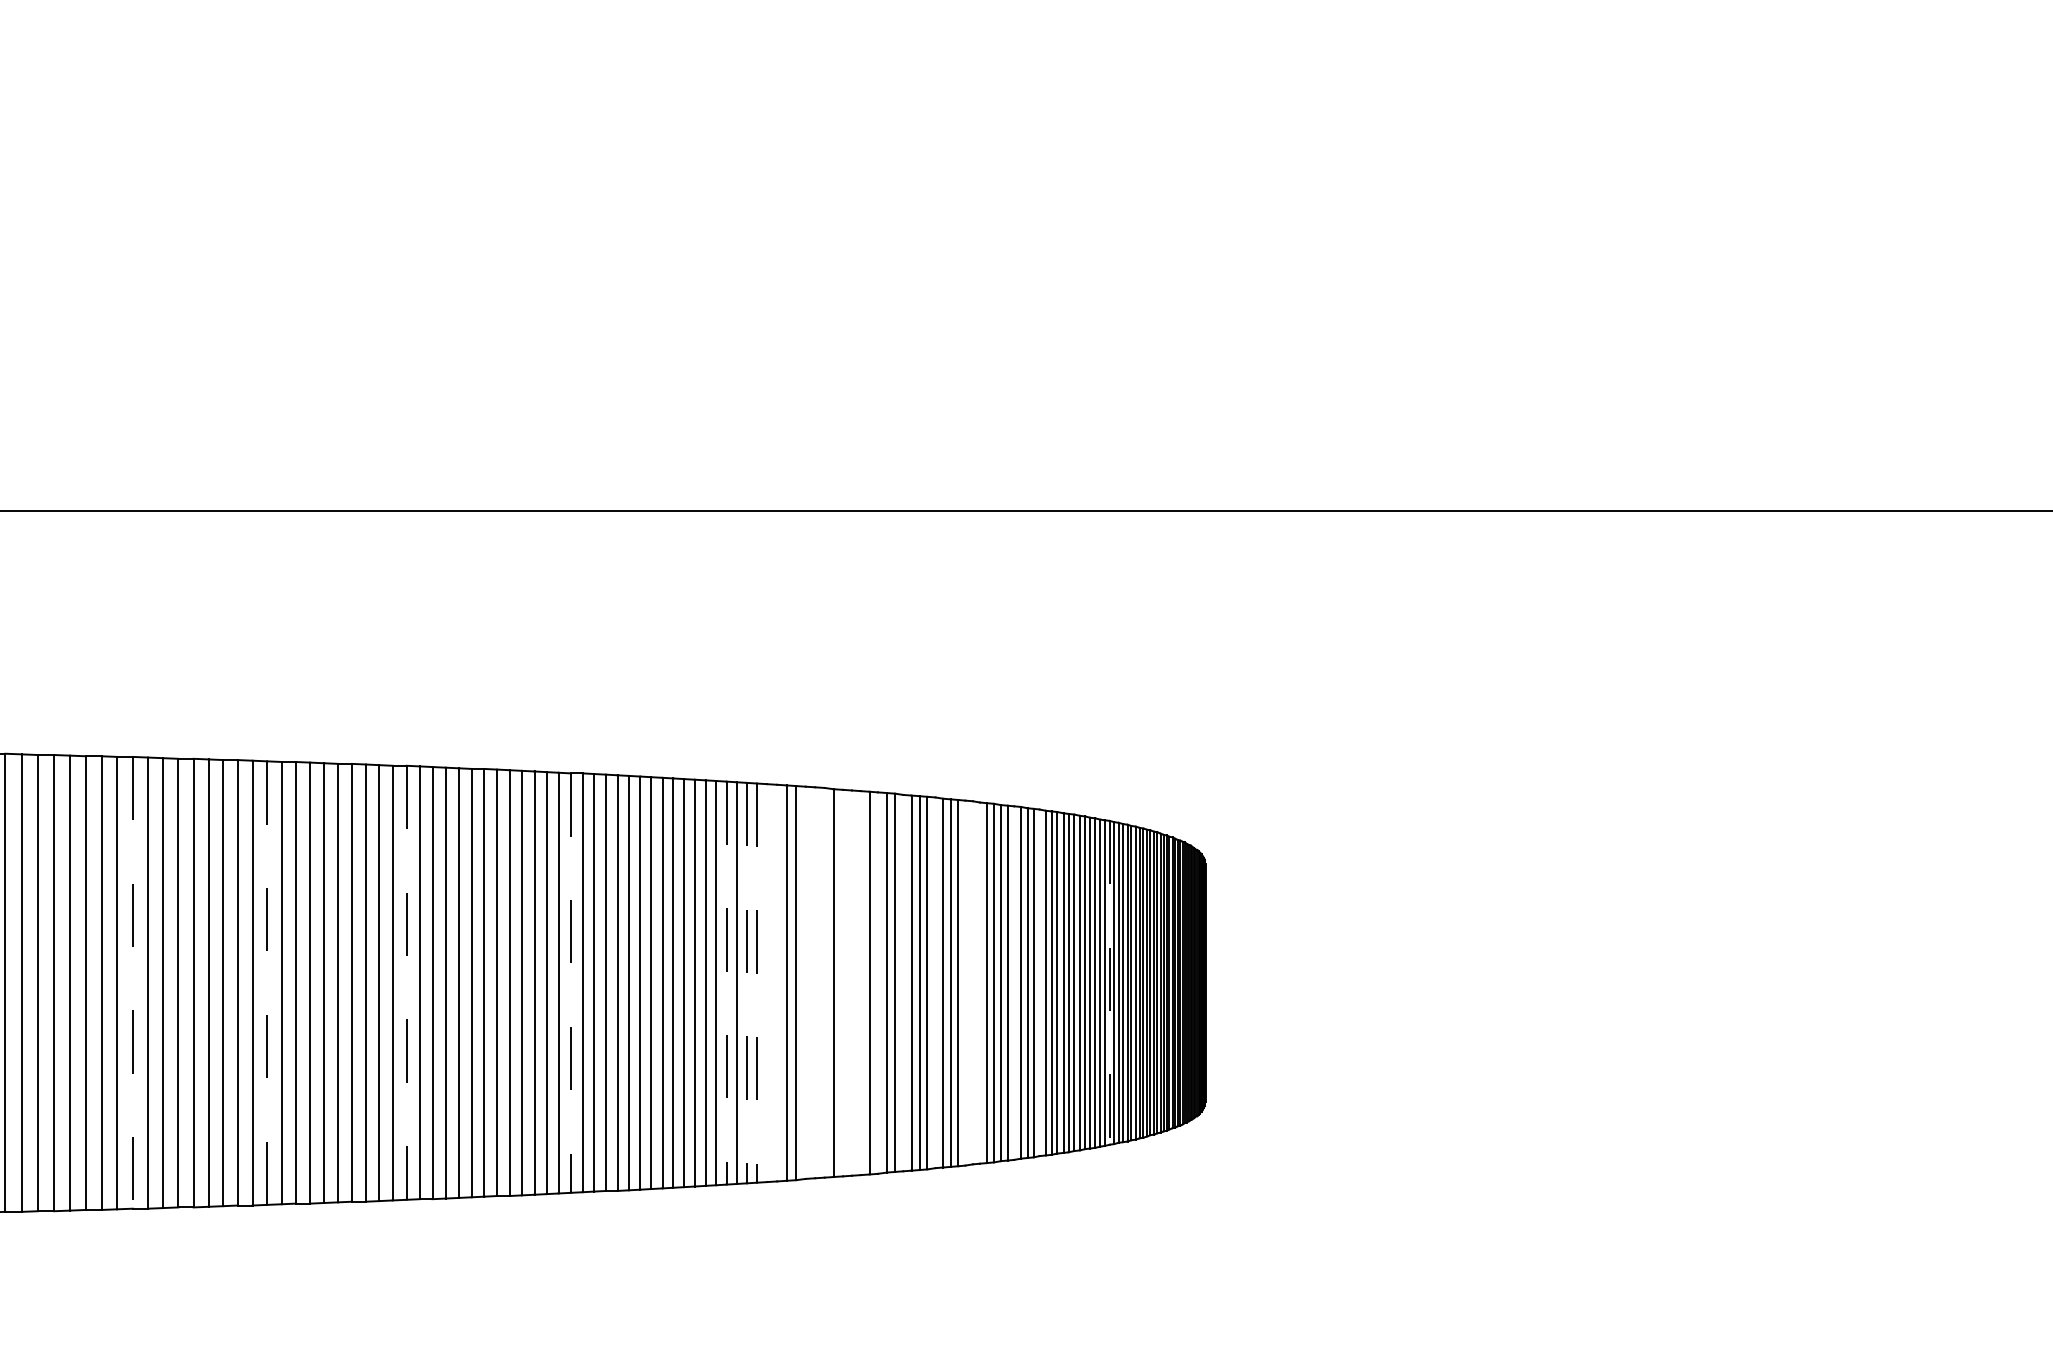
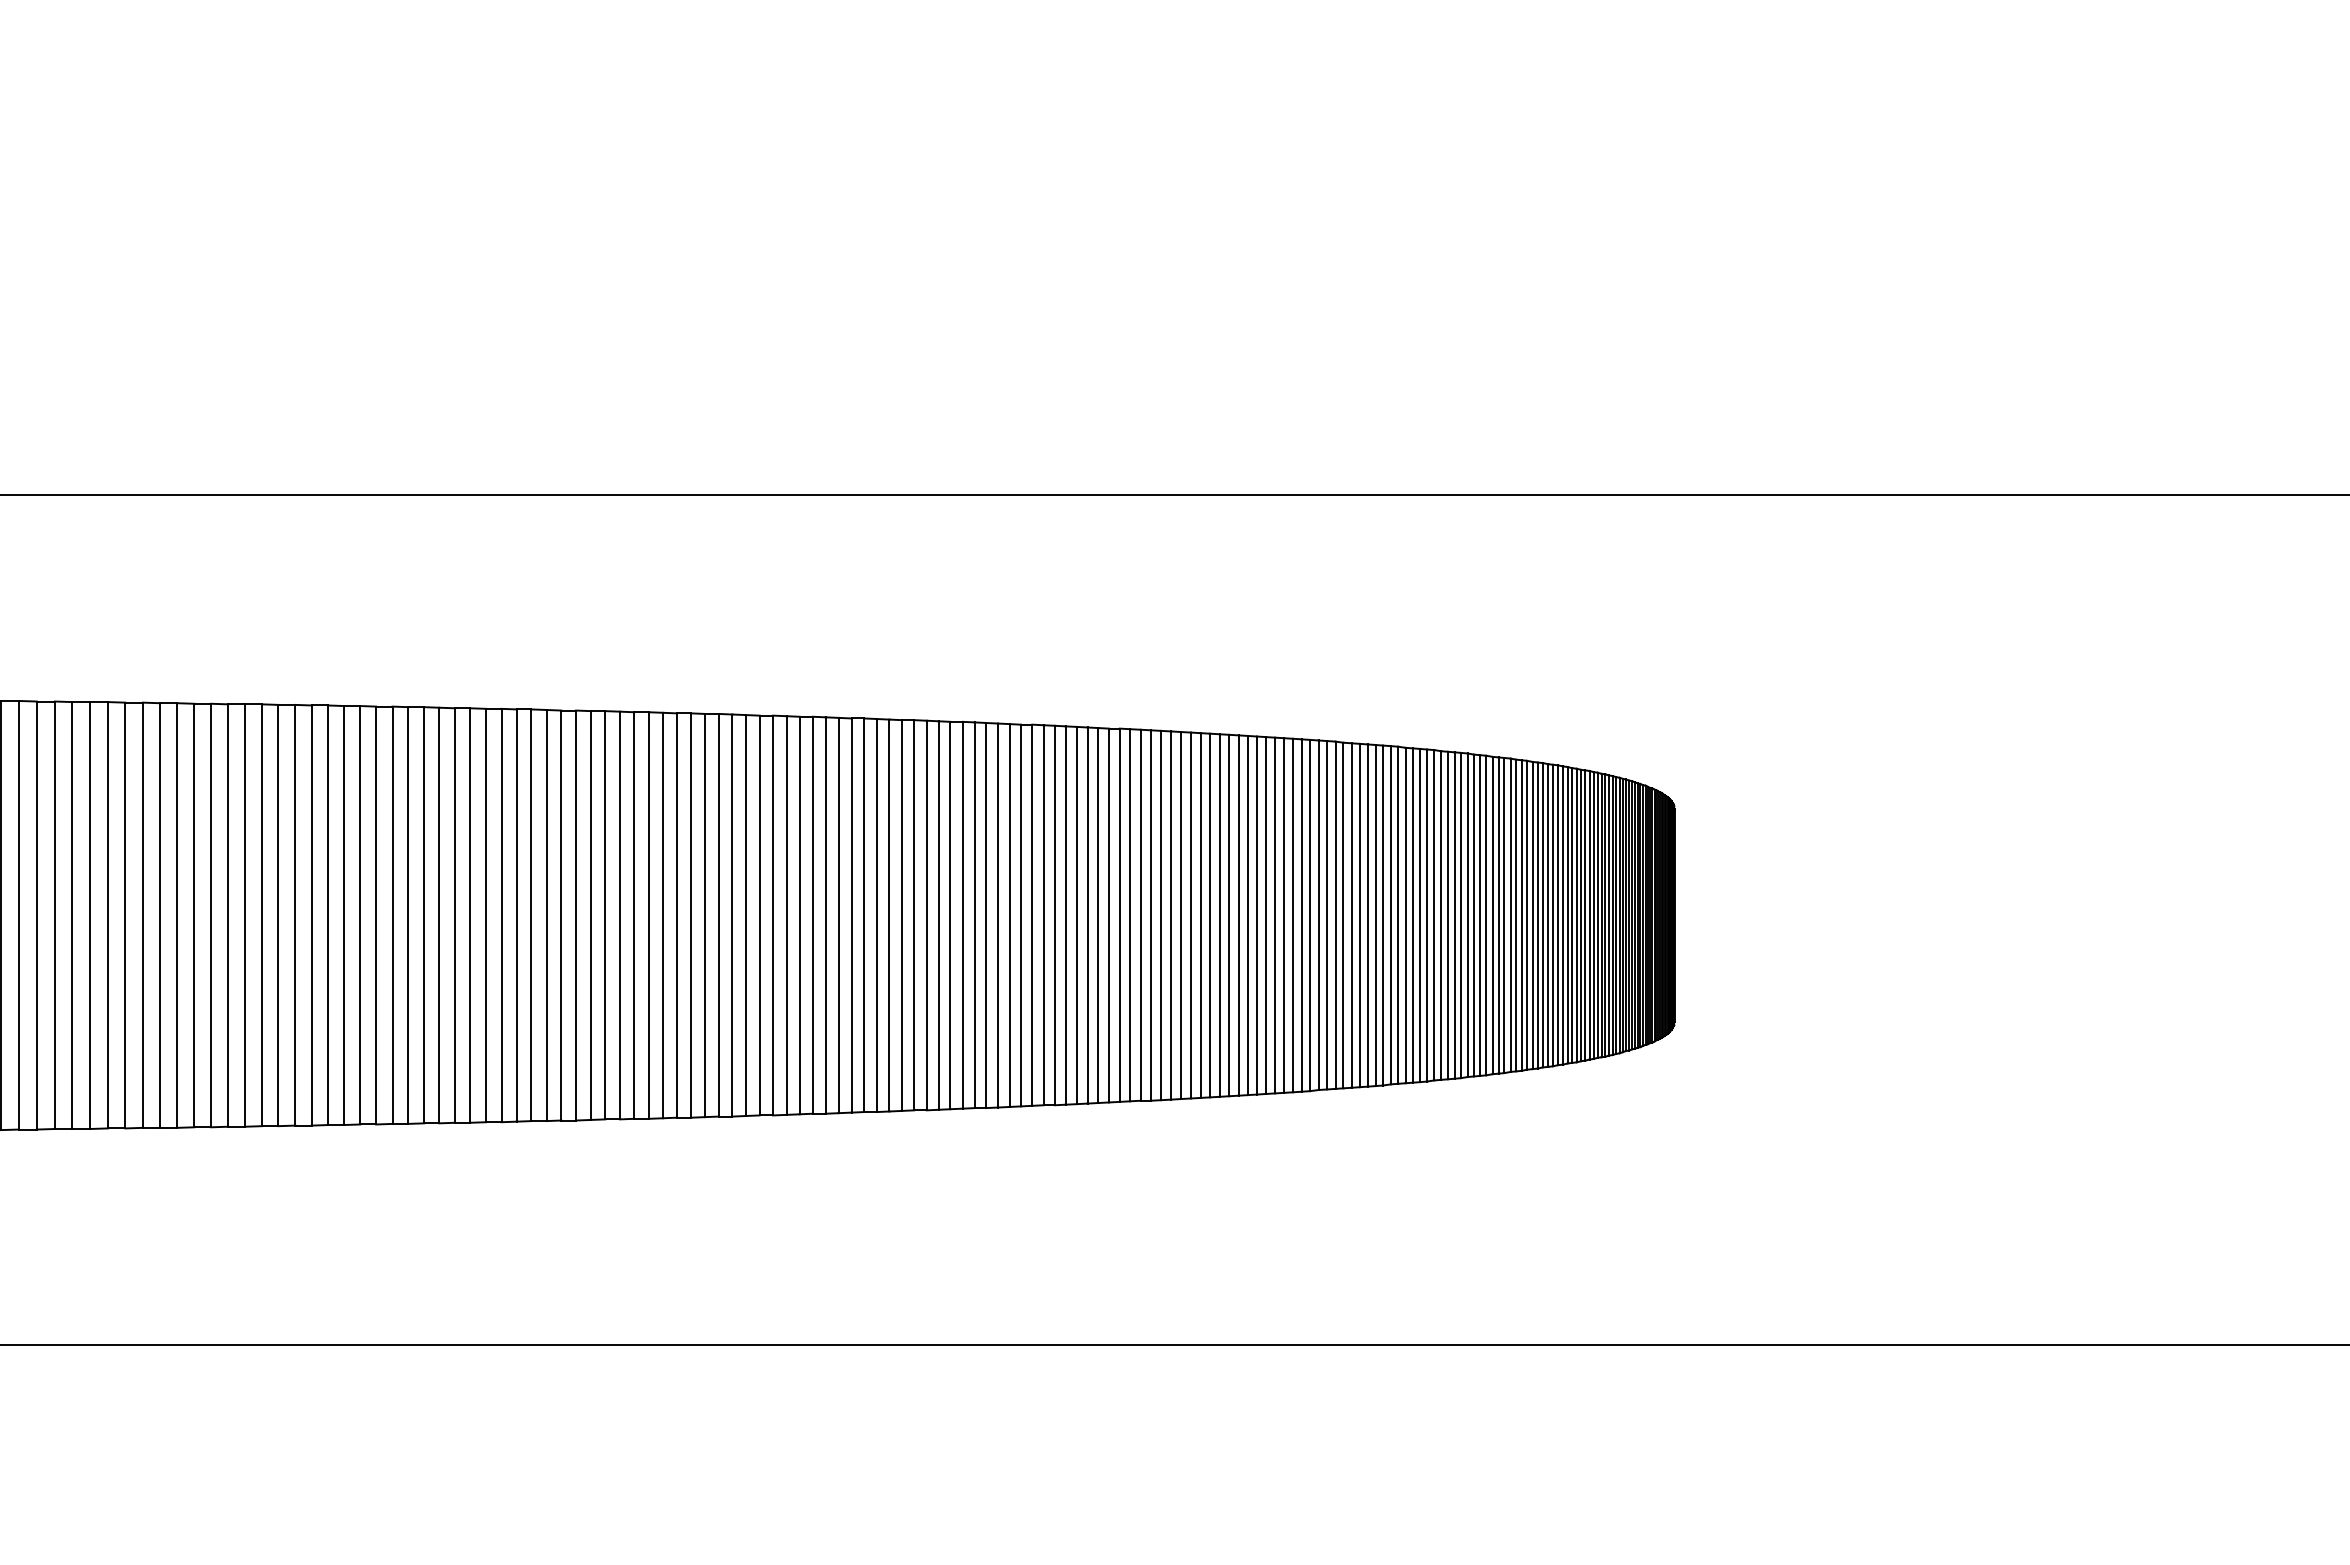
line: (824, 981) -> (1335, 914), added
line: (1039, 981) -> (1526, 914), added
line: (132, 983) -> (718, 915), dashed -> solid
line: (266, 983) -> (838, 915), dashed -> solid
line: (406, 983) -> (962, 915), dashed -> solid
line: (571, 983) -> (1109, 915), dashed -> solid
line: (727, 983) -> (1248, 915), dashed -> solid
line: (757, 983) -> (1275, 915), dashed -> solid
line: (767, 983) -> (1284, 915), added
line: (777, 983) -> (1293, 915), added
line: (805, 983) -> (1318, 915), added
line: (815, 983) -> (1327, 915), added
line: (842, 983) -> (1351, 915), added
line: (851, 983) -> (1359, 915), added
line: (860, 983) -> (1367, 915), added
line: (877, 983) -> (1382, 915), added
line: (903, 983) -> (1405, 915), added
line: (935, 983) -> (1434, 915), added
line: (964, 983) -> (1460, 915), added
line: (972, 983) -> (1467, 915), added
line: (979, 983) -> (1473, 915), added
line: (1014, 983) -> (1504, 915), added
line: (1109, 983) -> (1589, 915), dashed -> solid
line: (747, 984) -> (1266, 916), dashed -> solid

